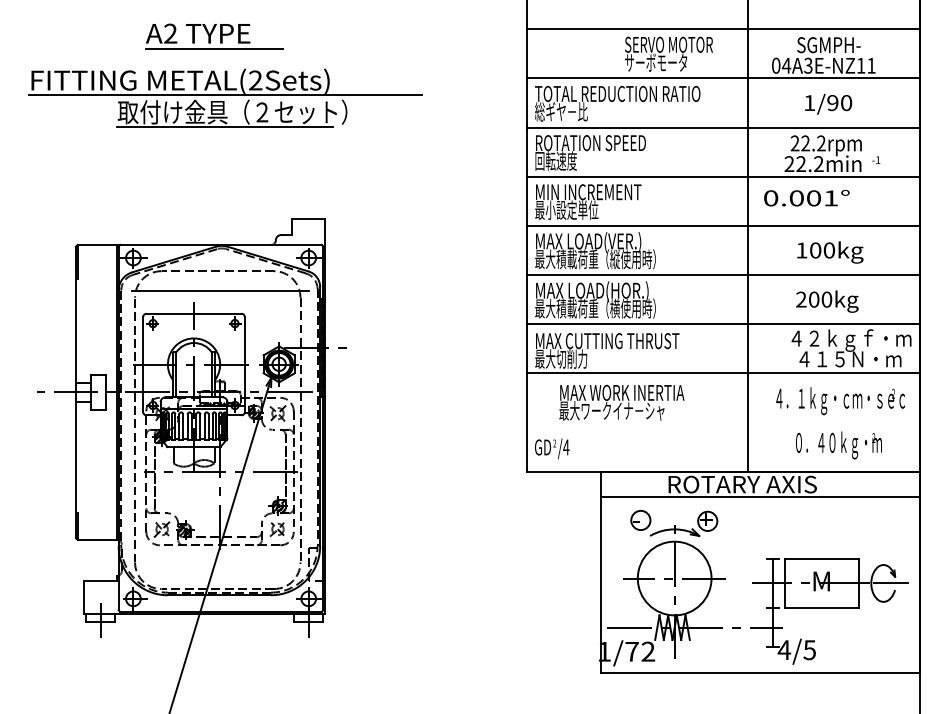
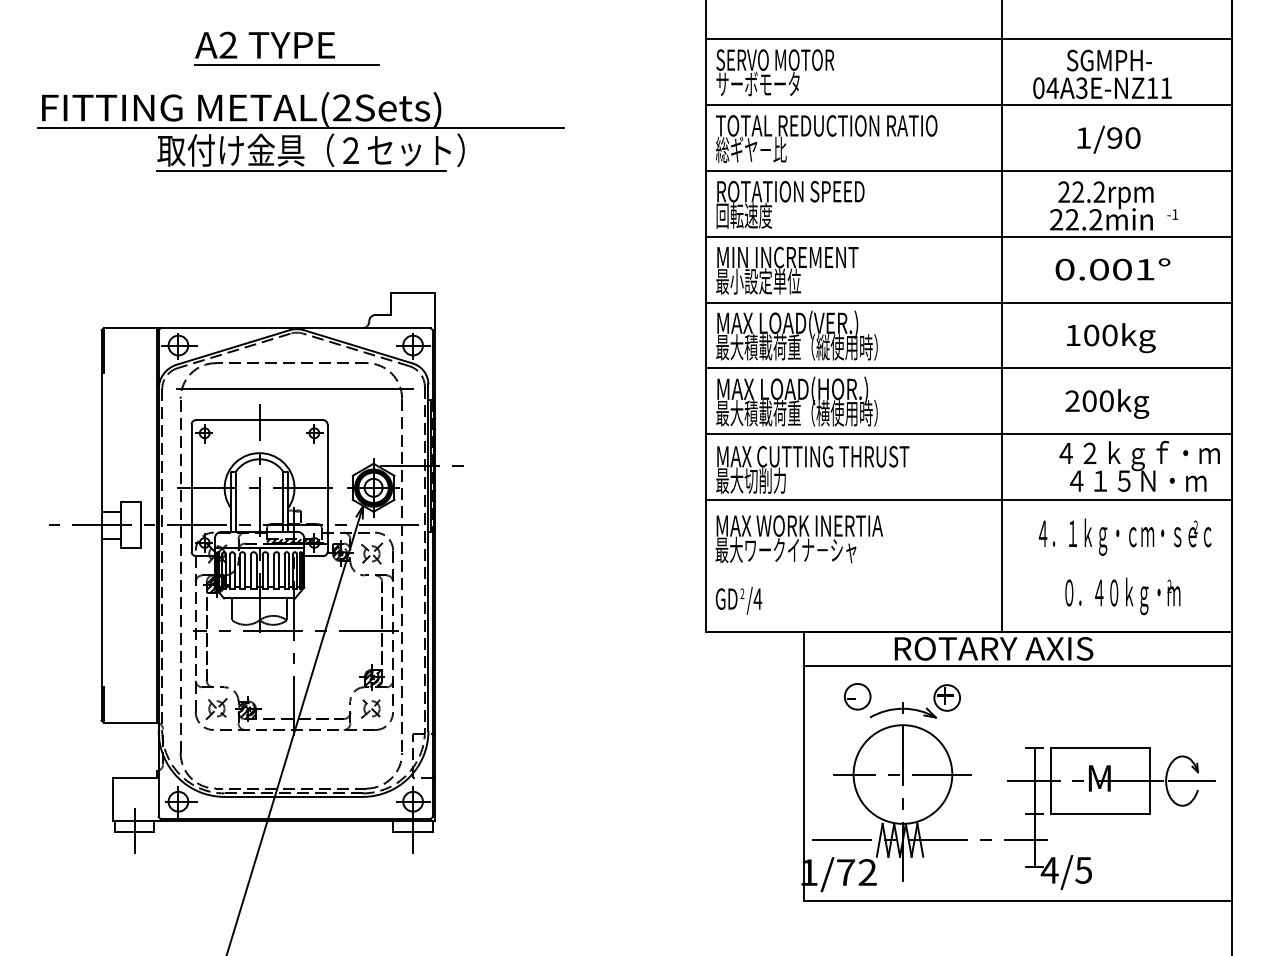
text: (669, 54) -> (775, 72), moved
text: (806, 198) -> (1112, 269), moved
text: (621, 402) -> (798, 539), moved

